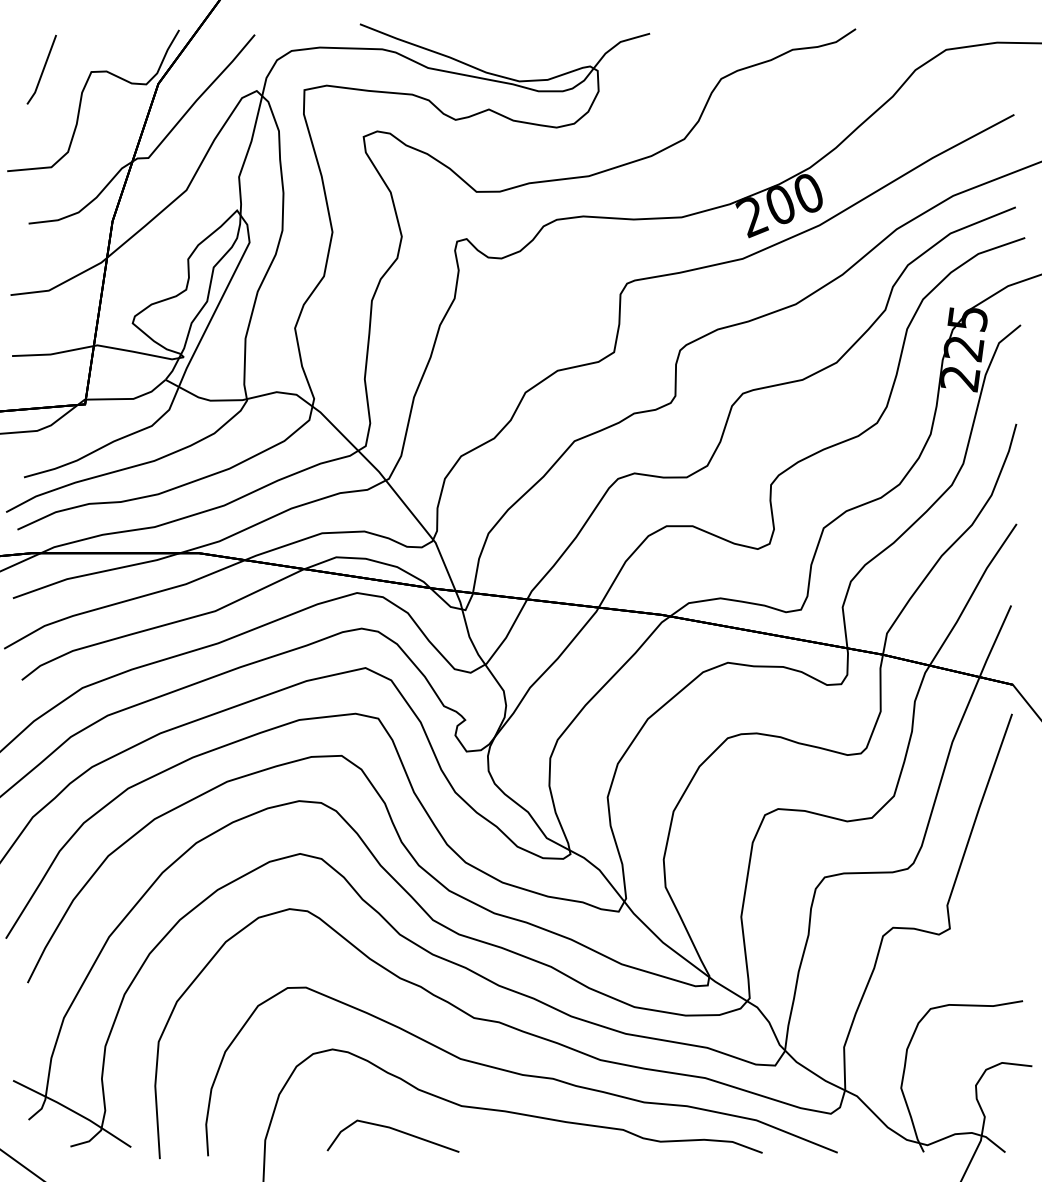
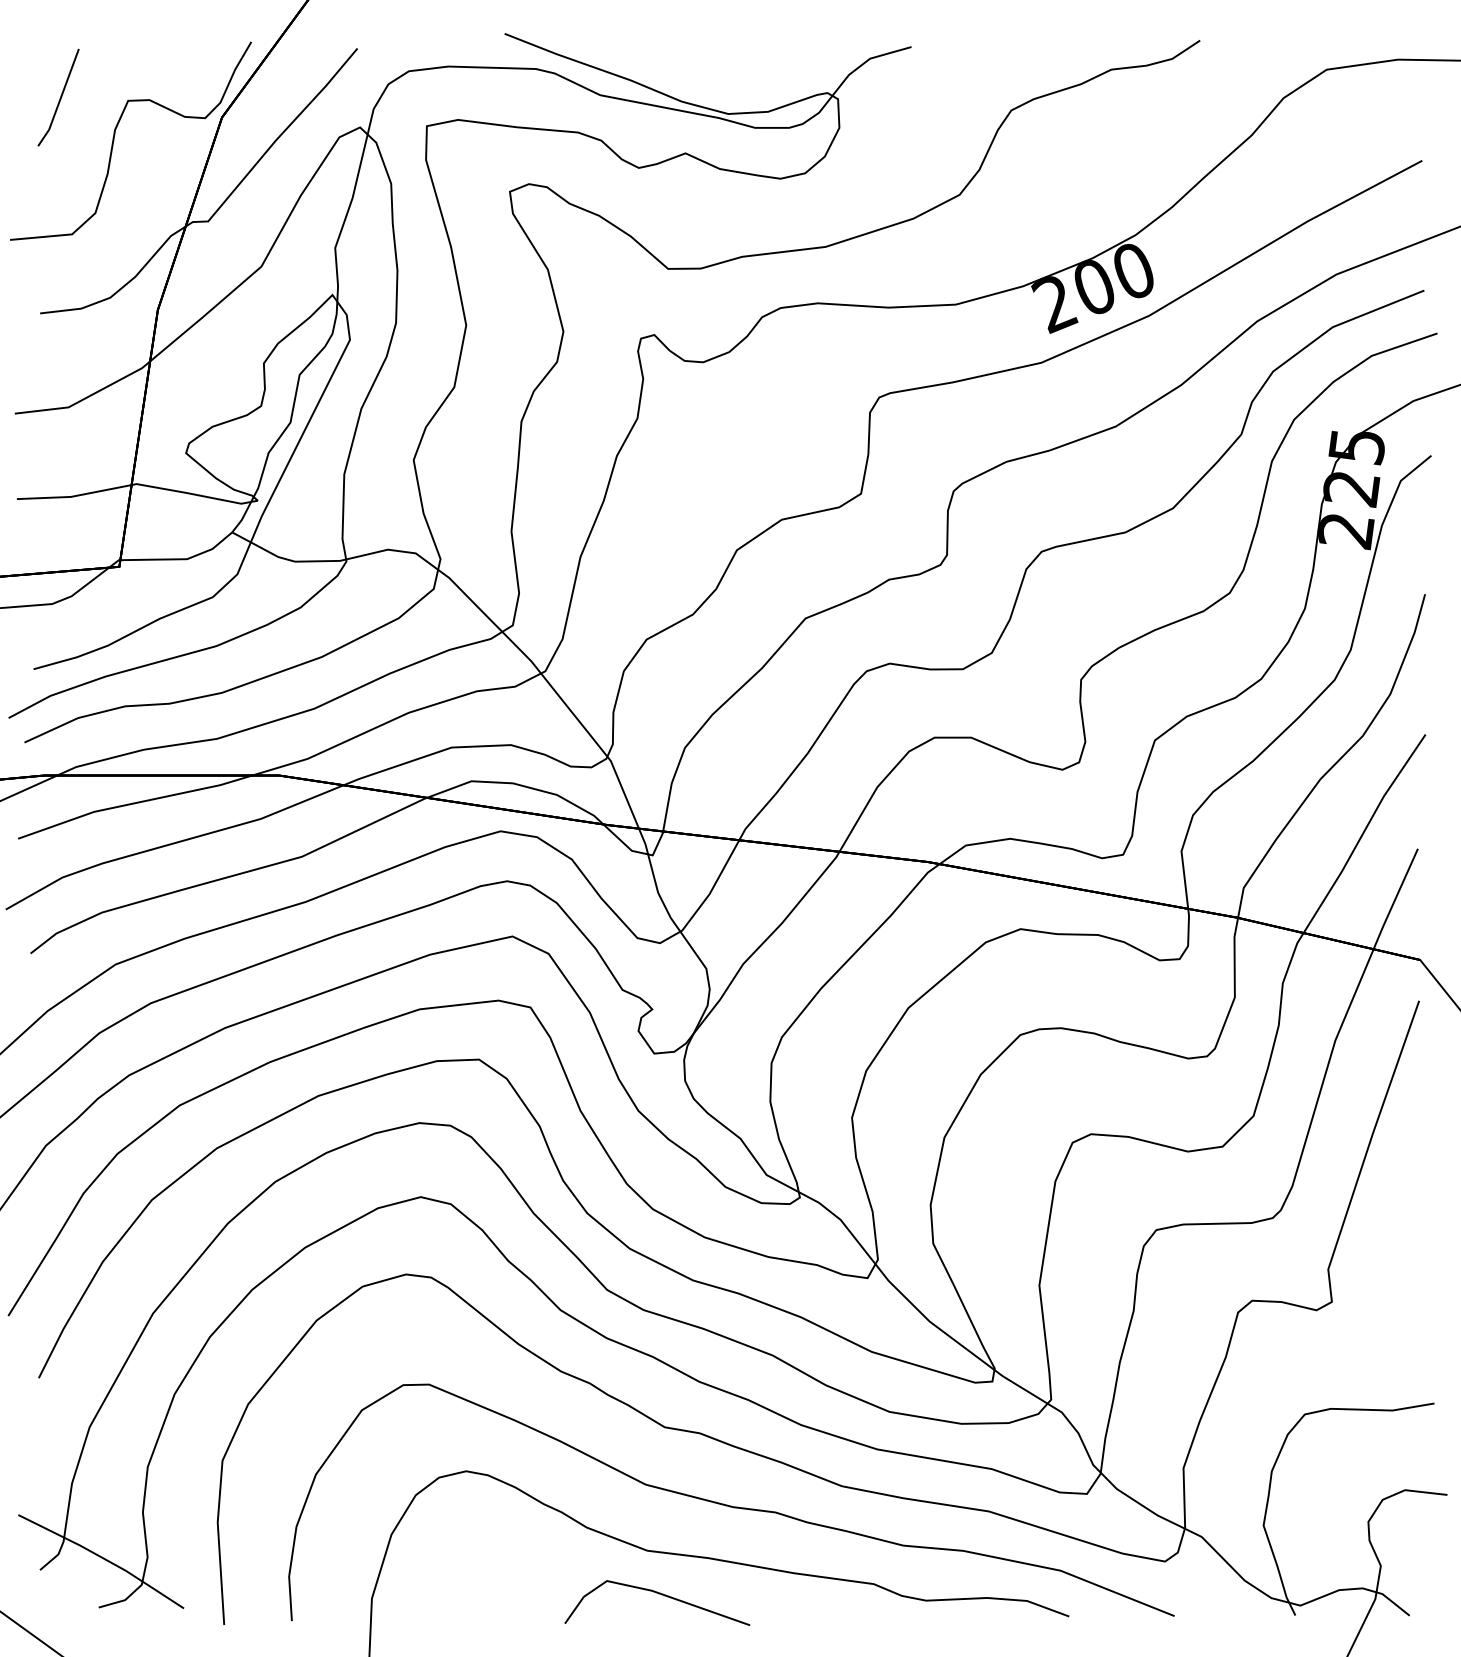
line: (396, 1130) -> (661, 1595), moved

